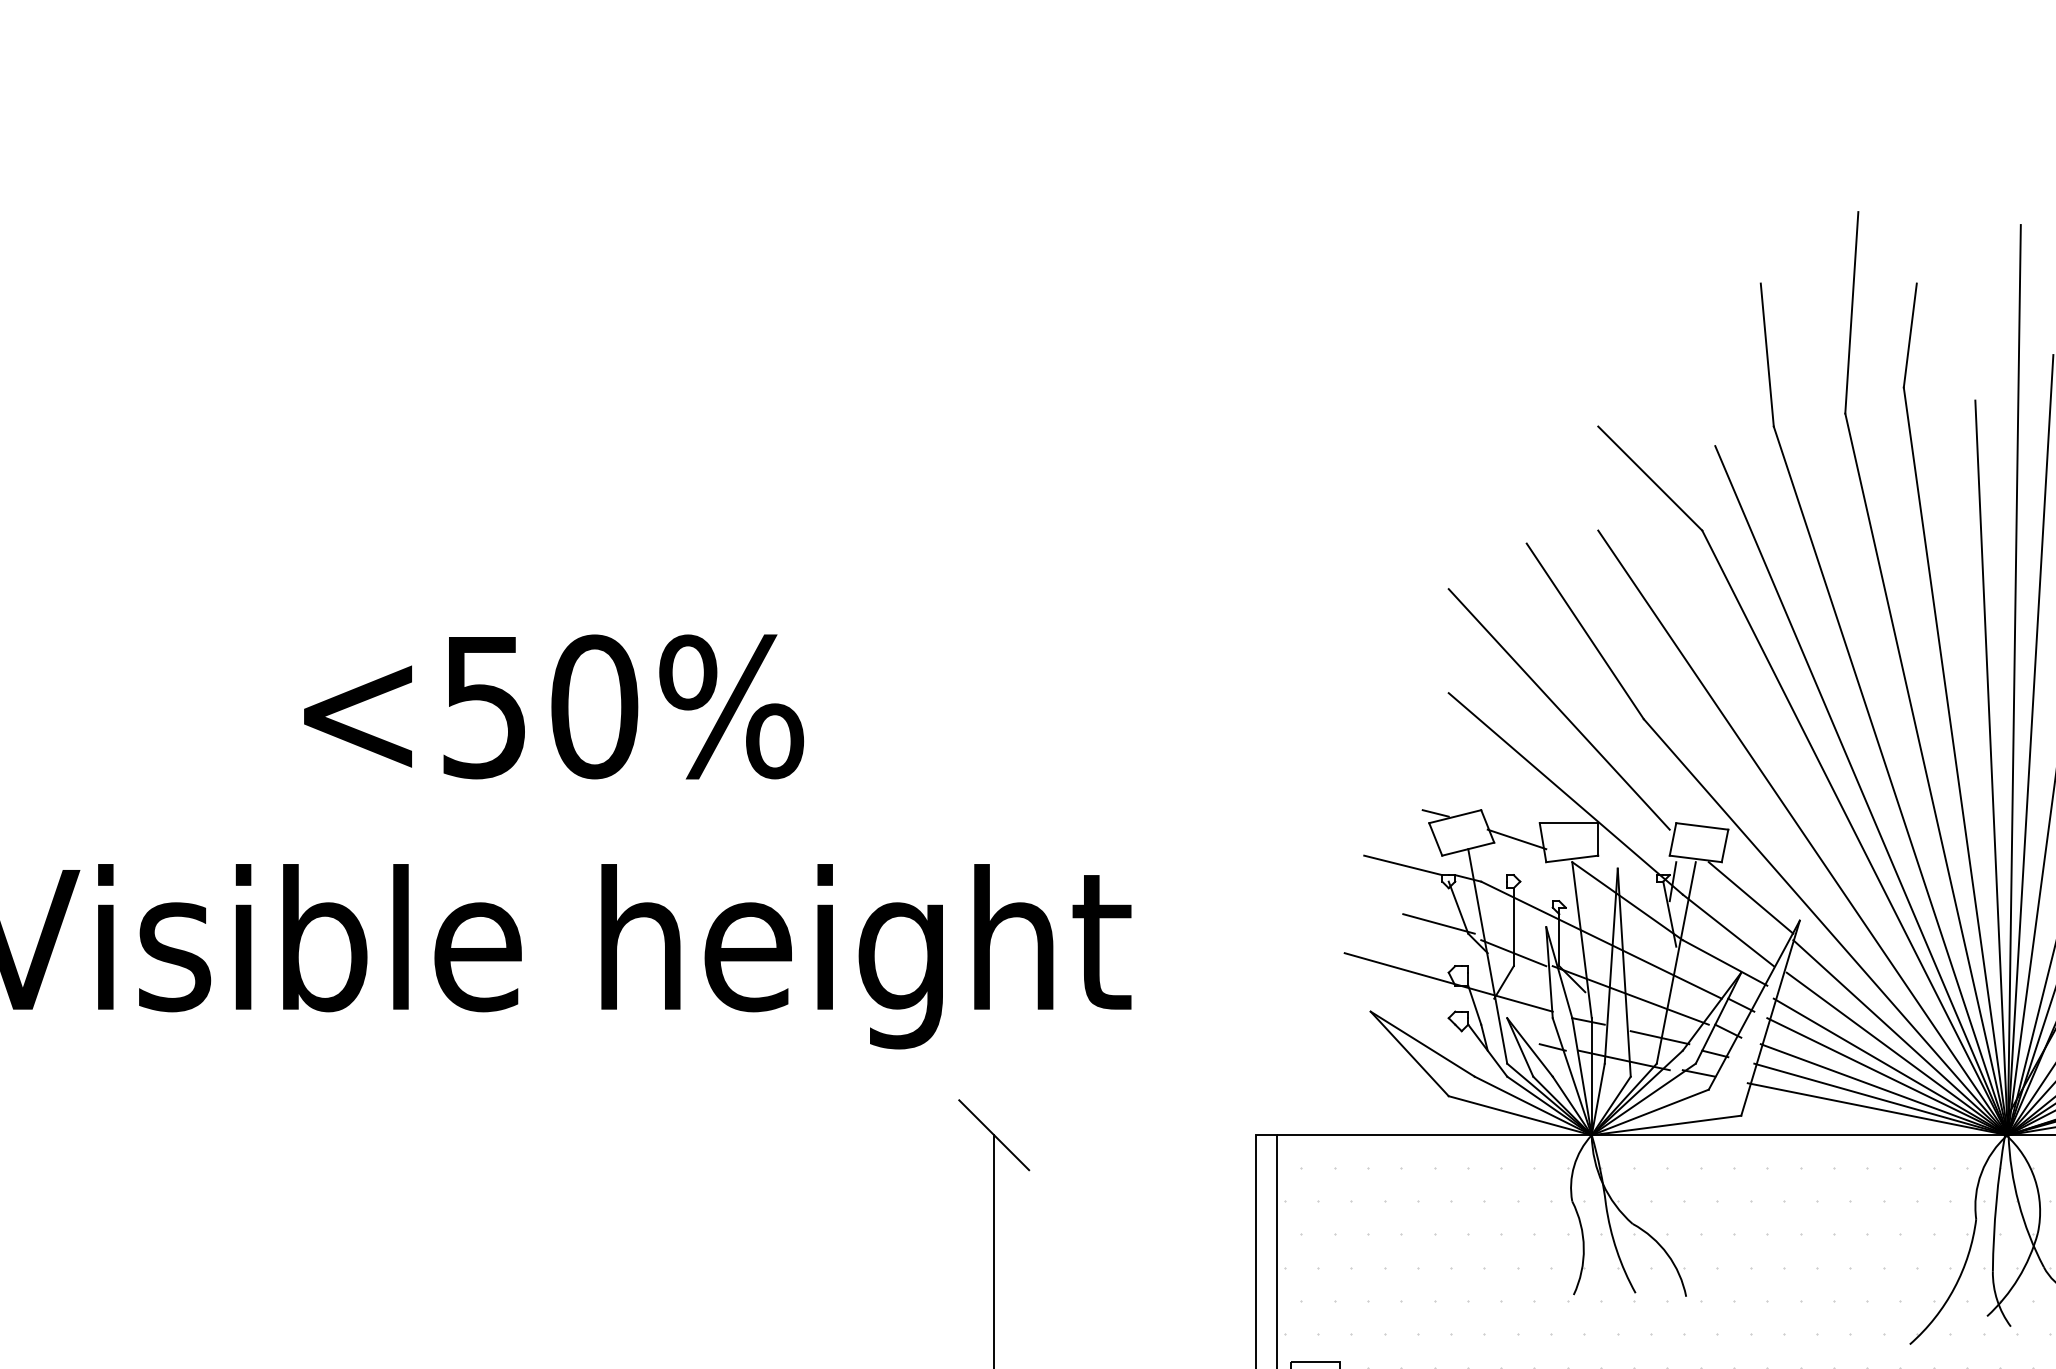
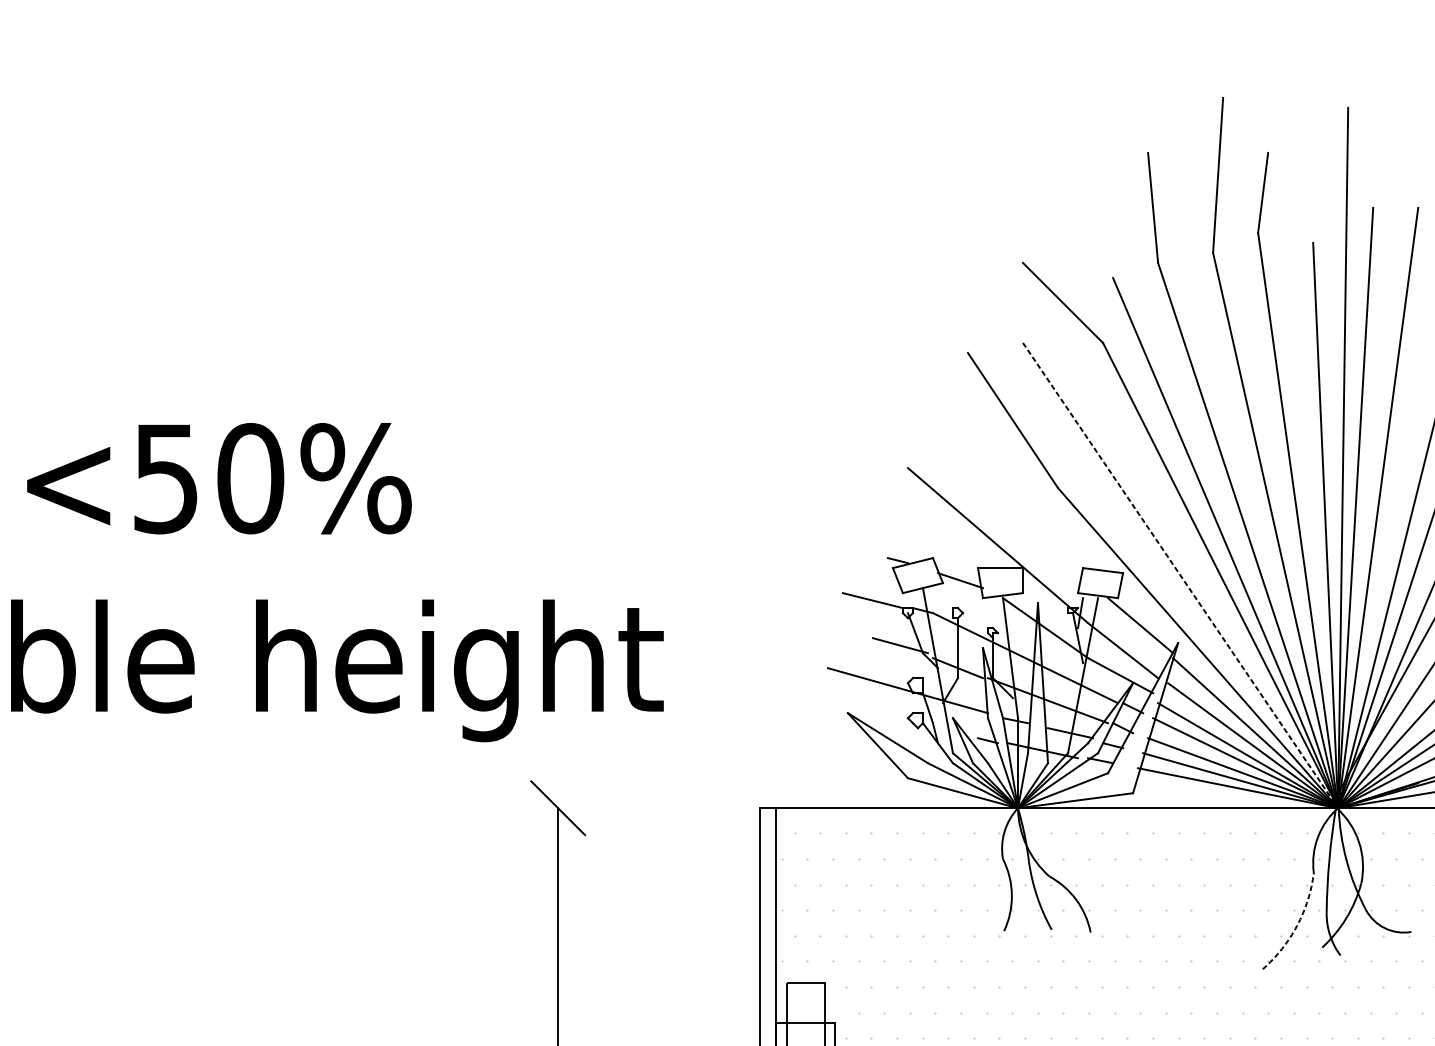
line: (1558, 709) -> (992, 480), removed
line: (1803, 833) -> (1180, 576), solid -> dashed
arc: (1954, 1287) -> (1297, 925), solid -> dashed

